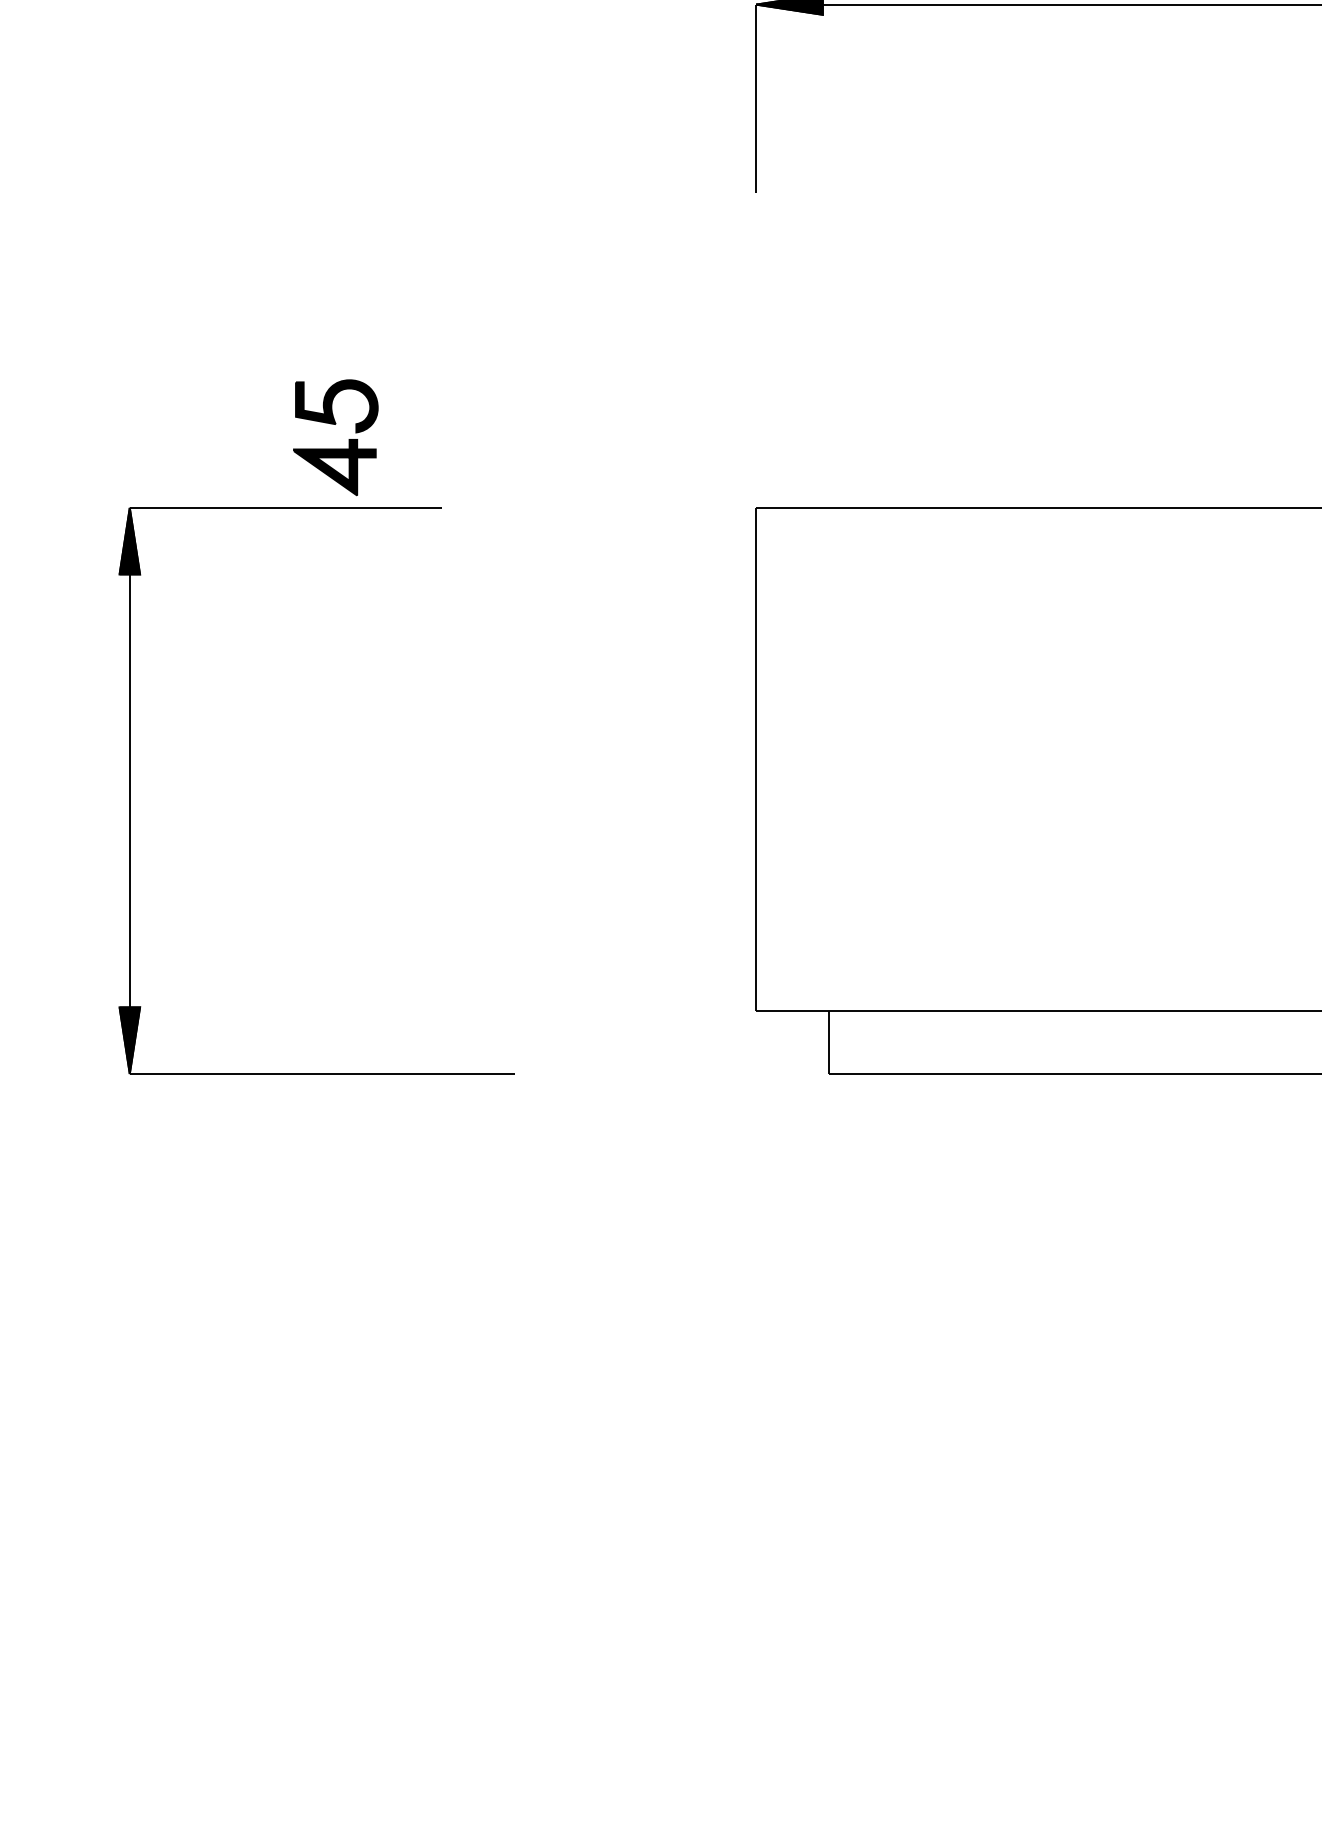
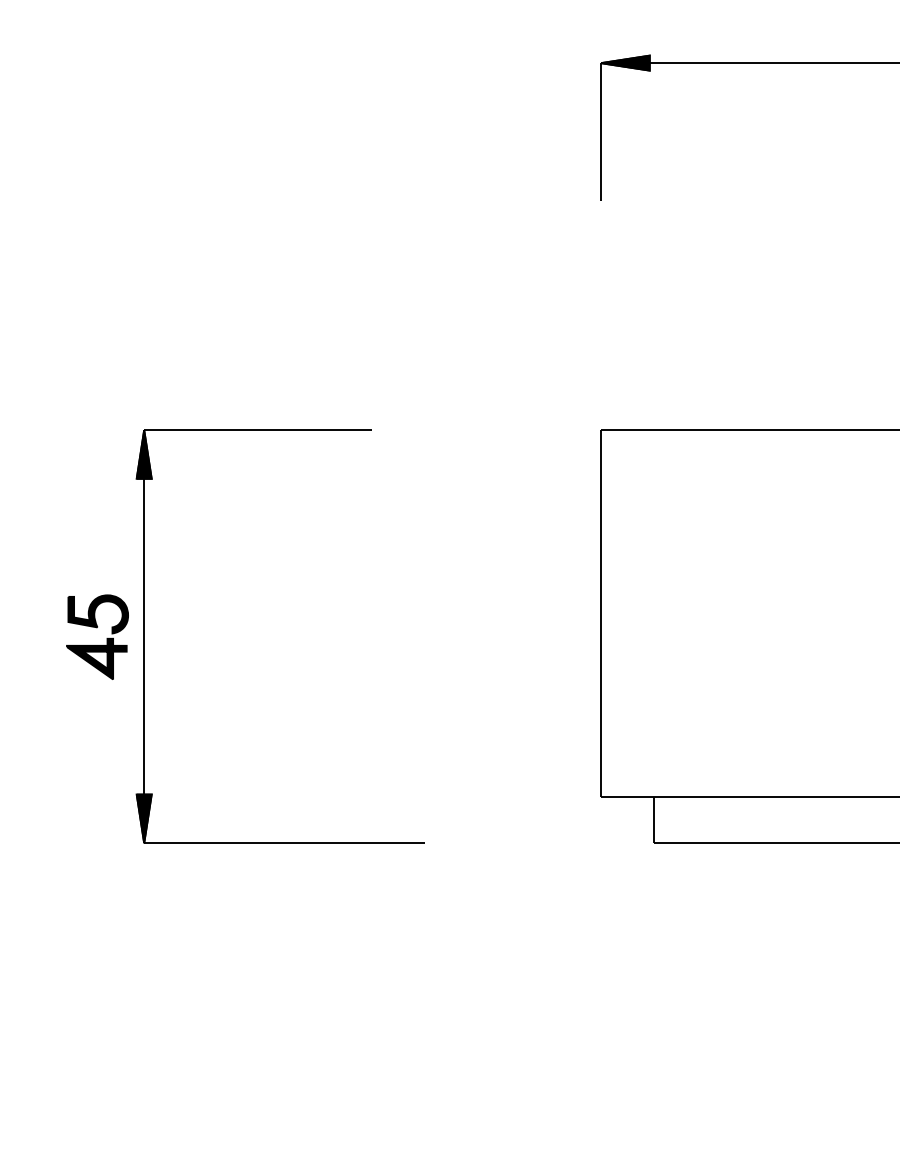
part: (335, 448) -> (97, 645), moved

